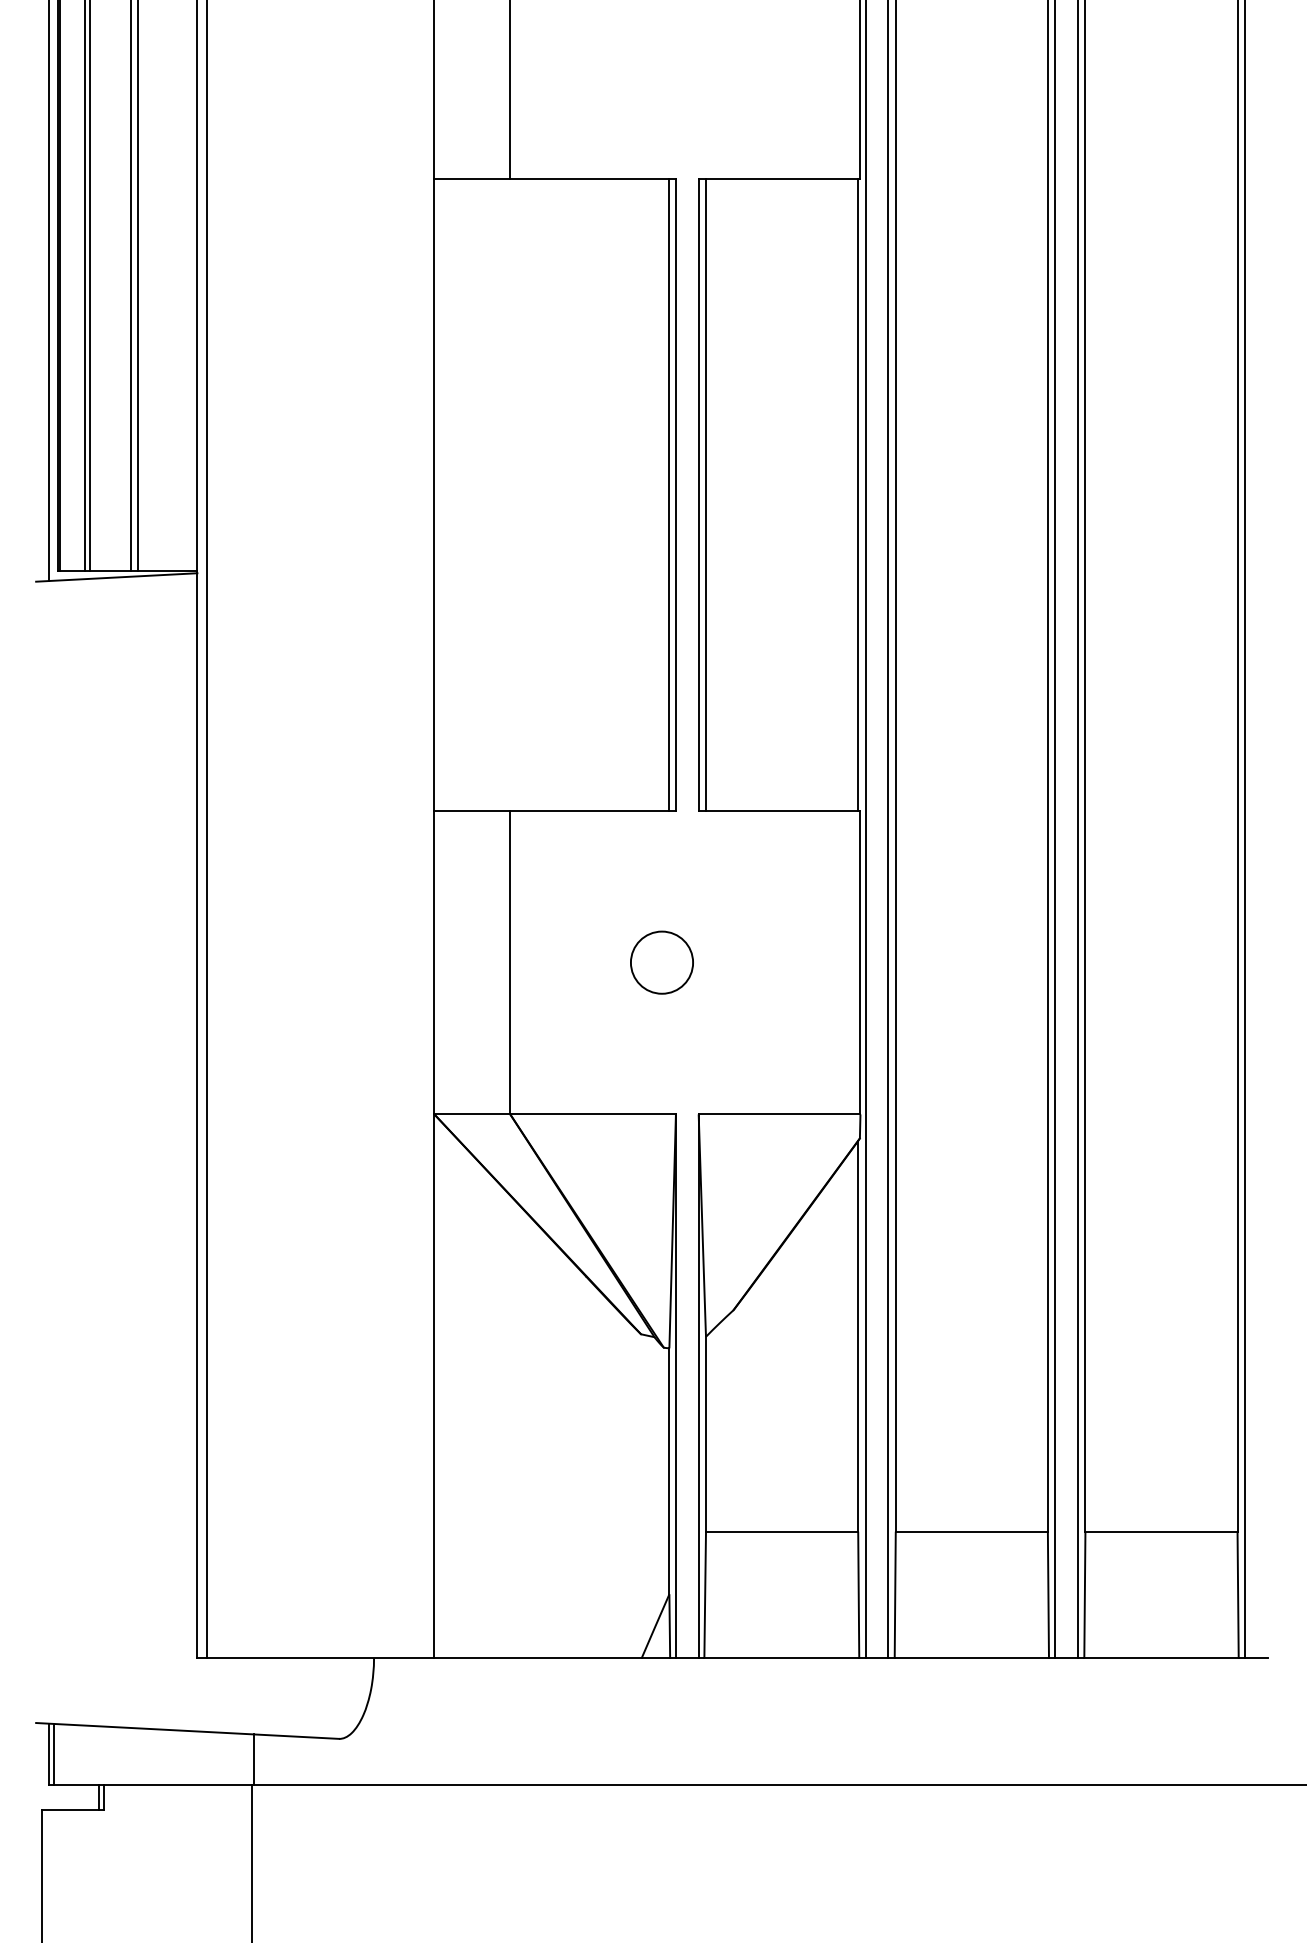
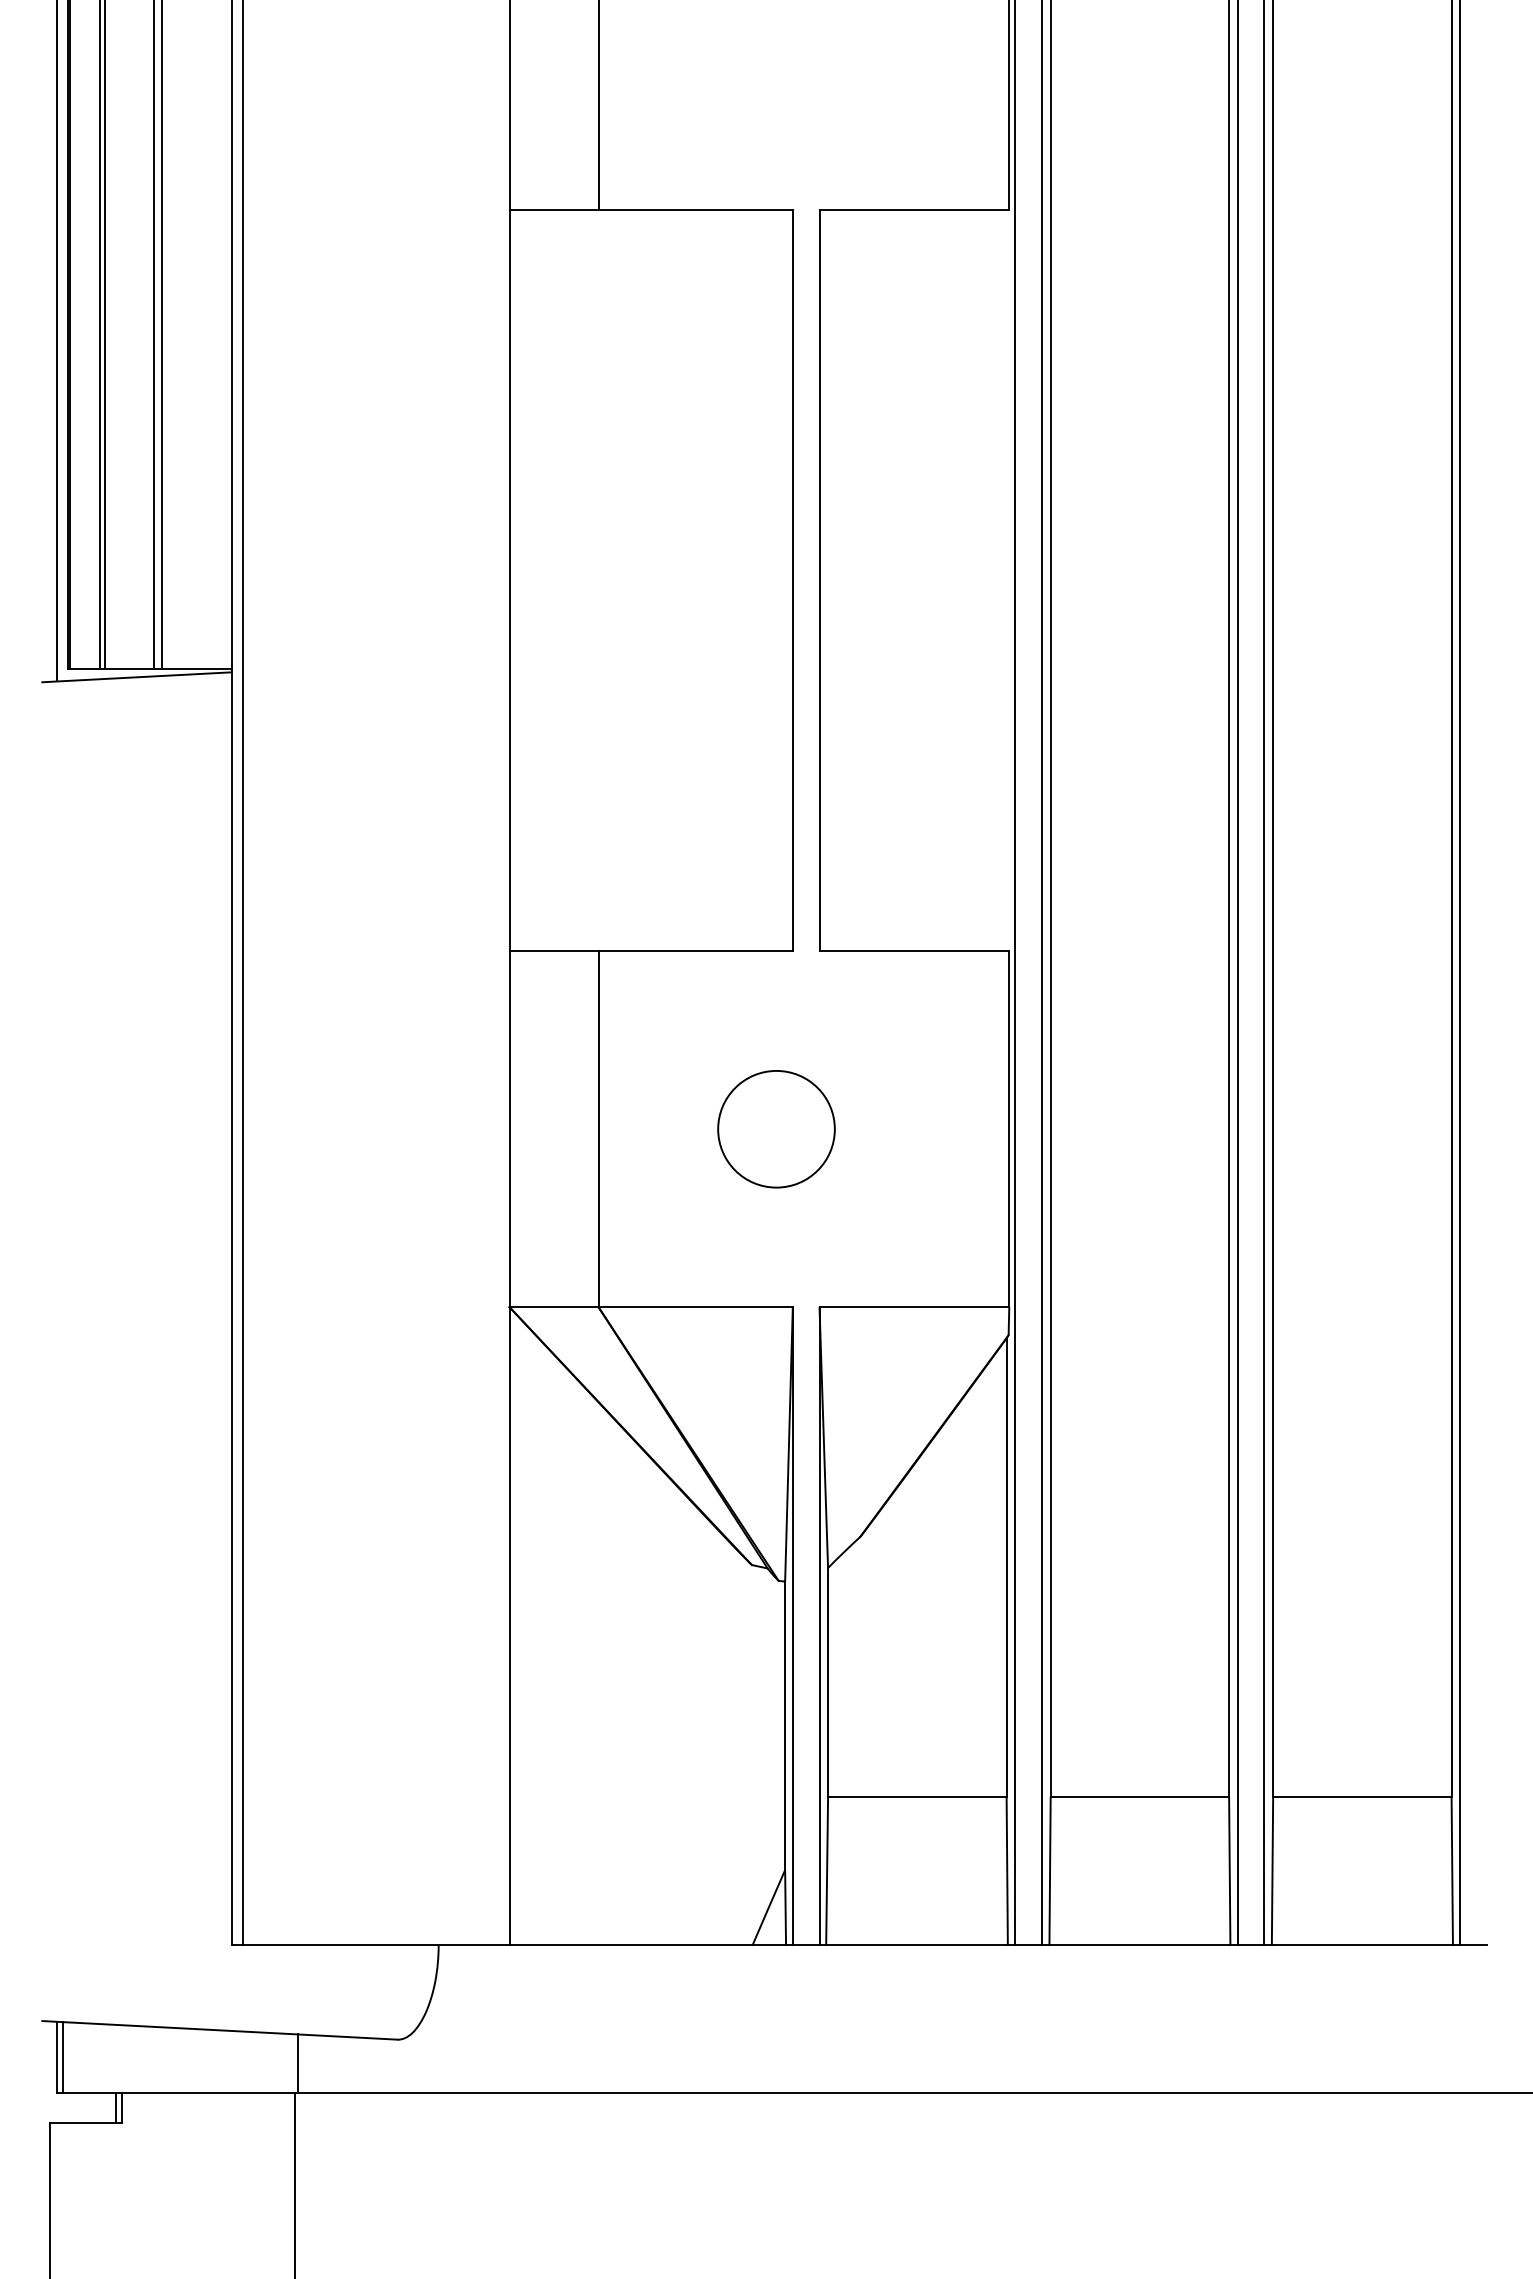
line: (669, 494) -> (785, 580), removed
line: (706, 494) -> (828, 580), removed
line: (858, 494) -> (1006, 580), removed
circle: (662, 962) -> (776, 1128), size x1.6

